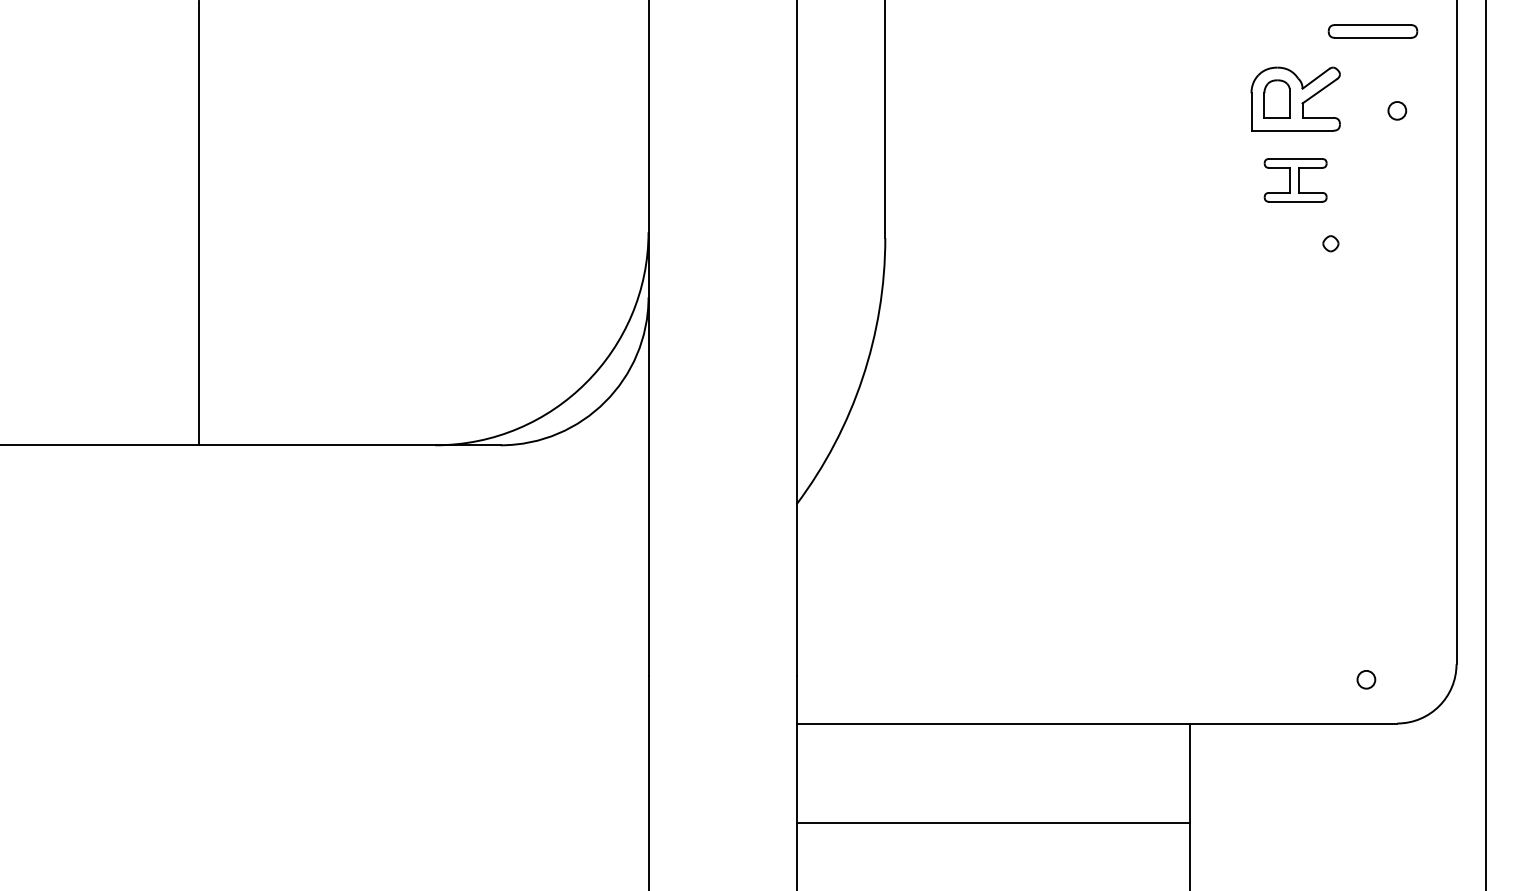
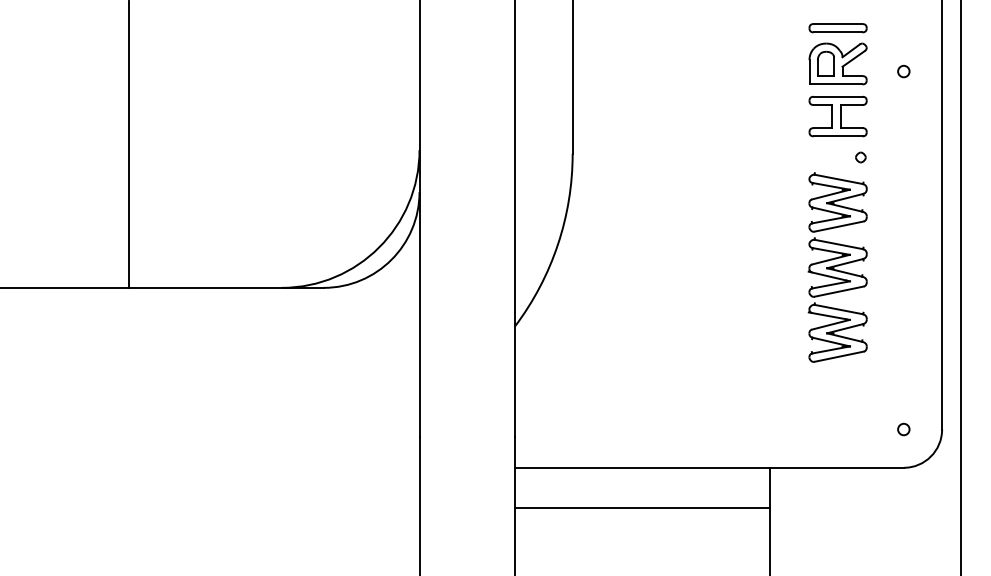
part: (1372, 31) -> (837, 28), moved
part: (1294, 180) -> (837, 116), size x1.43
part: (1294, 413) -> (837, 267), added
circle: (1365, 679) -> (903, 429), moved
line: (993, 823) -> (642, 508), moved

